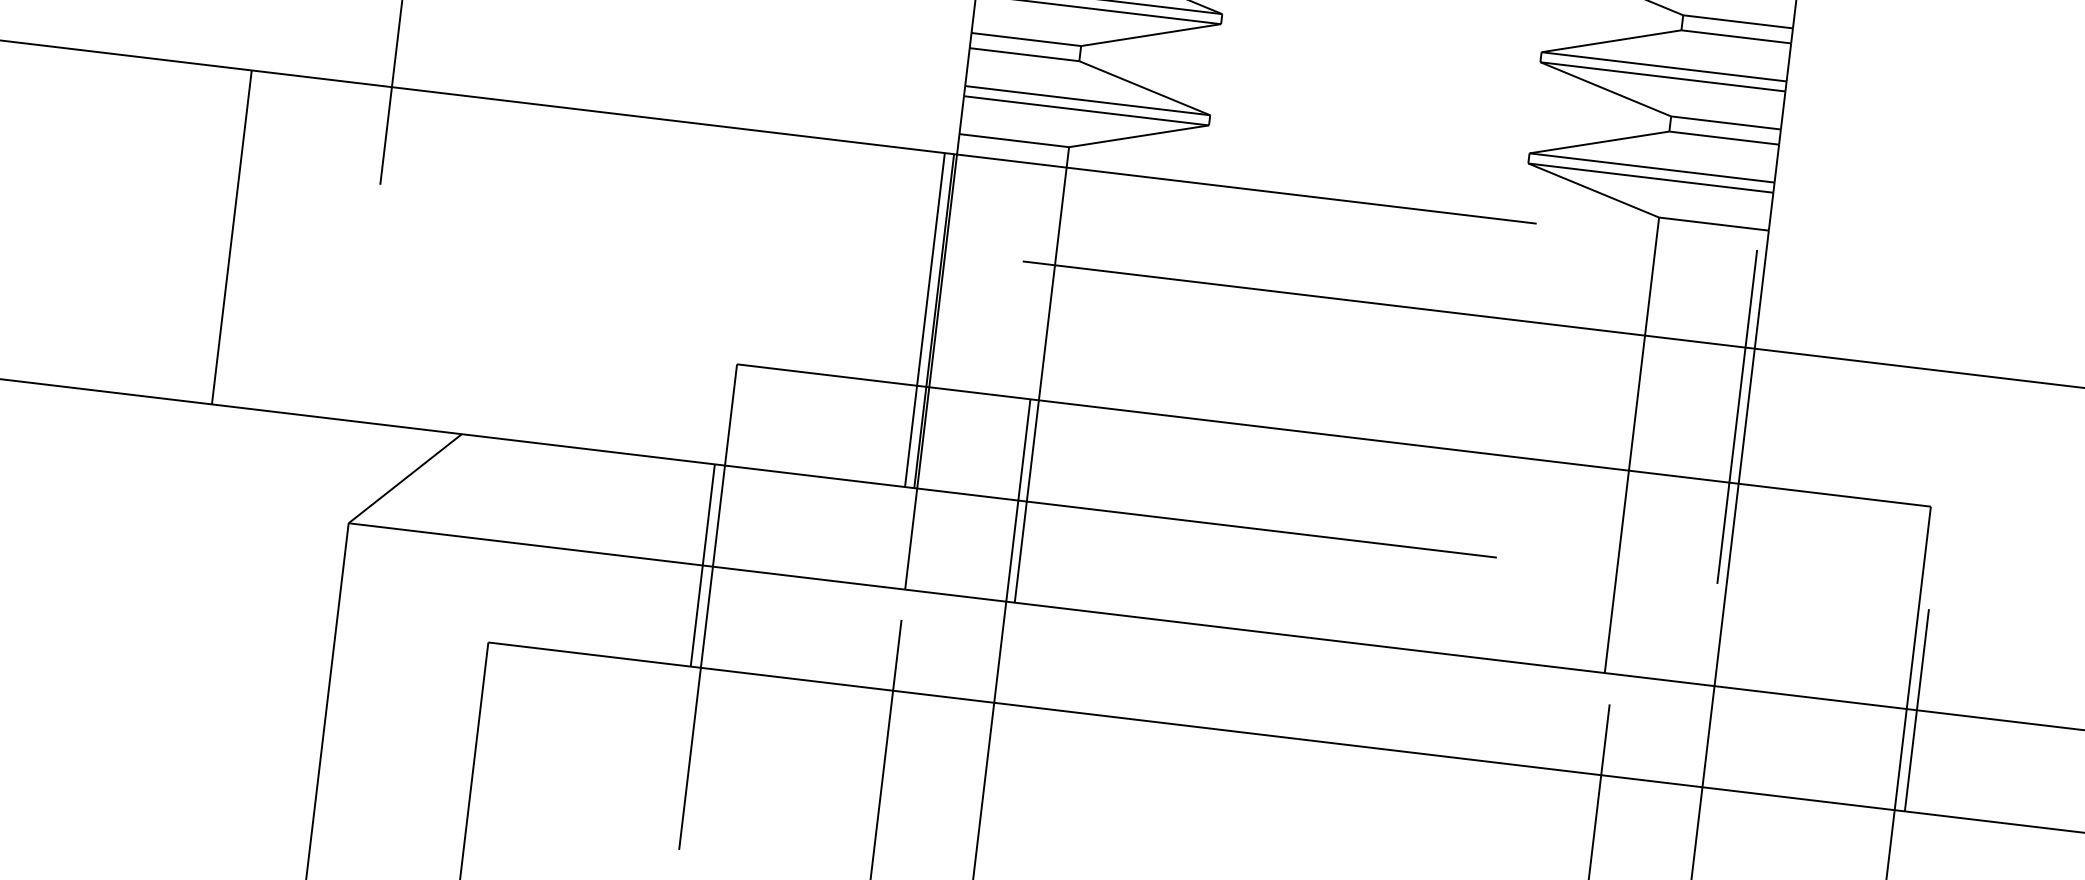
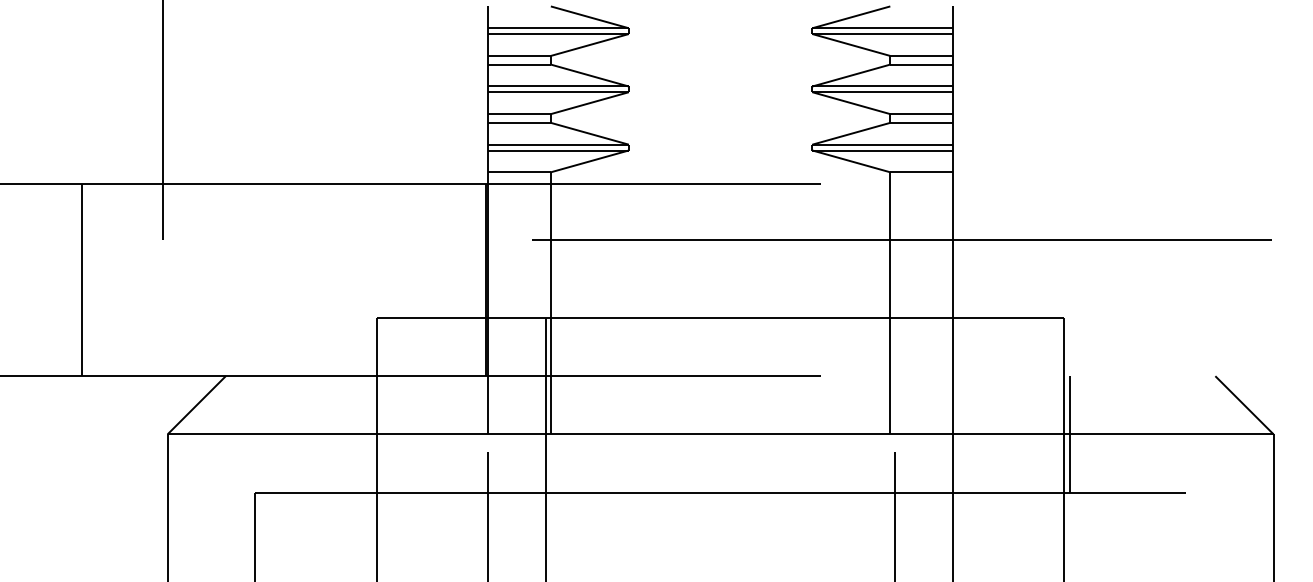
line: (924, 320) -> (480, 280), removed
line: (1737, 417) -> (948, 280), removed
line: (702, 565) -> (371, 434), removed

